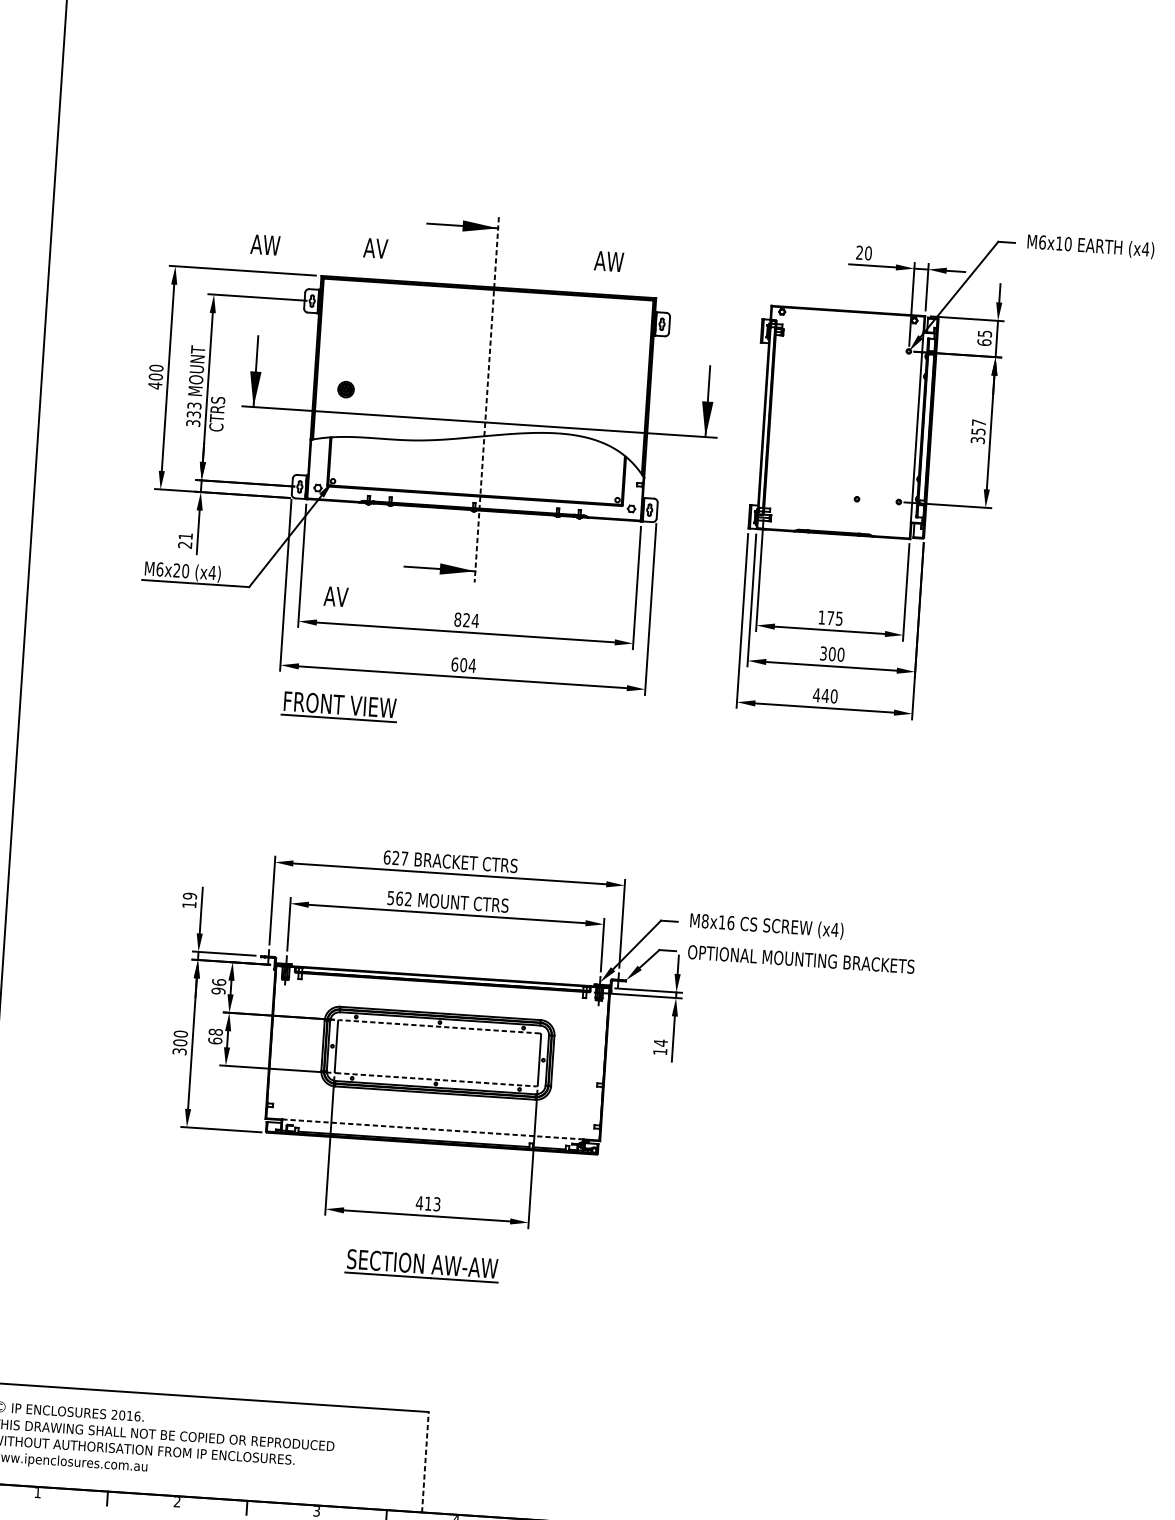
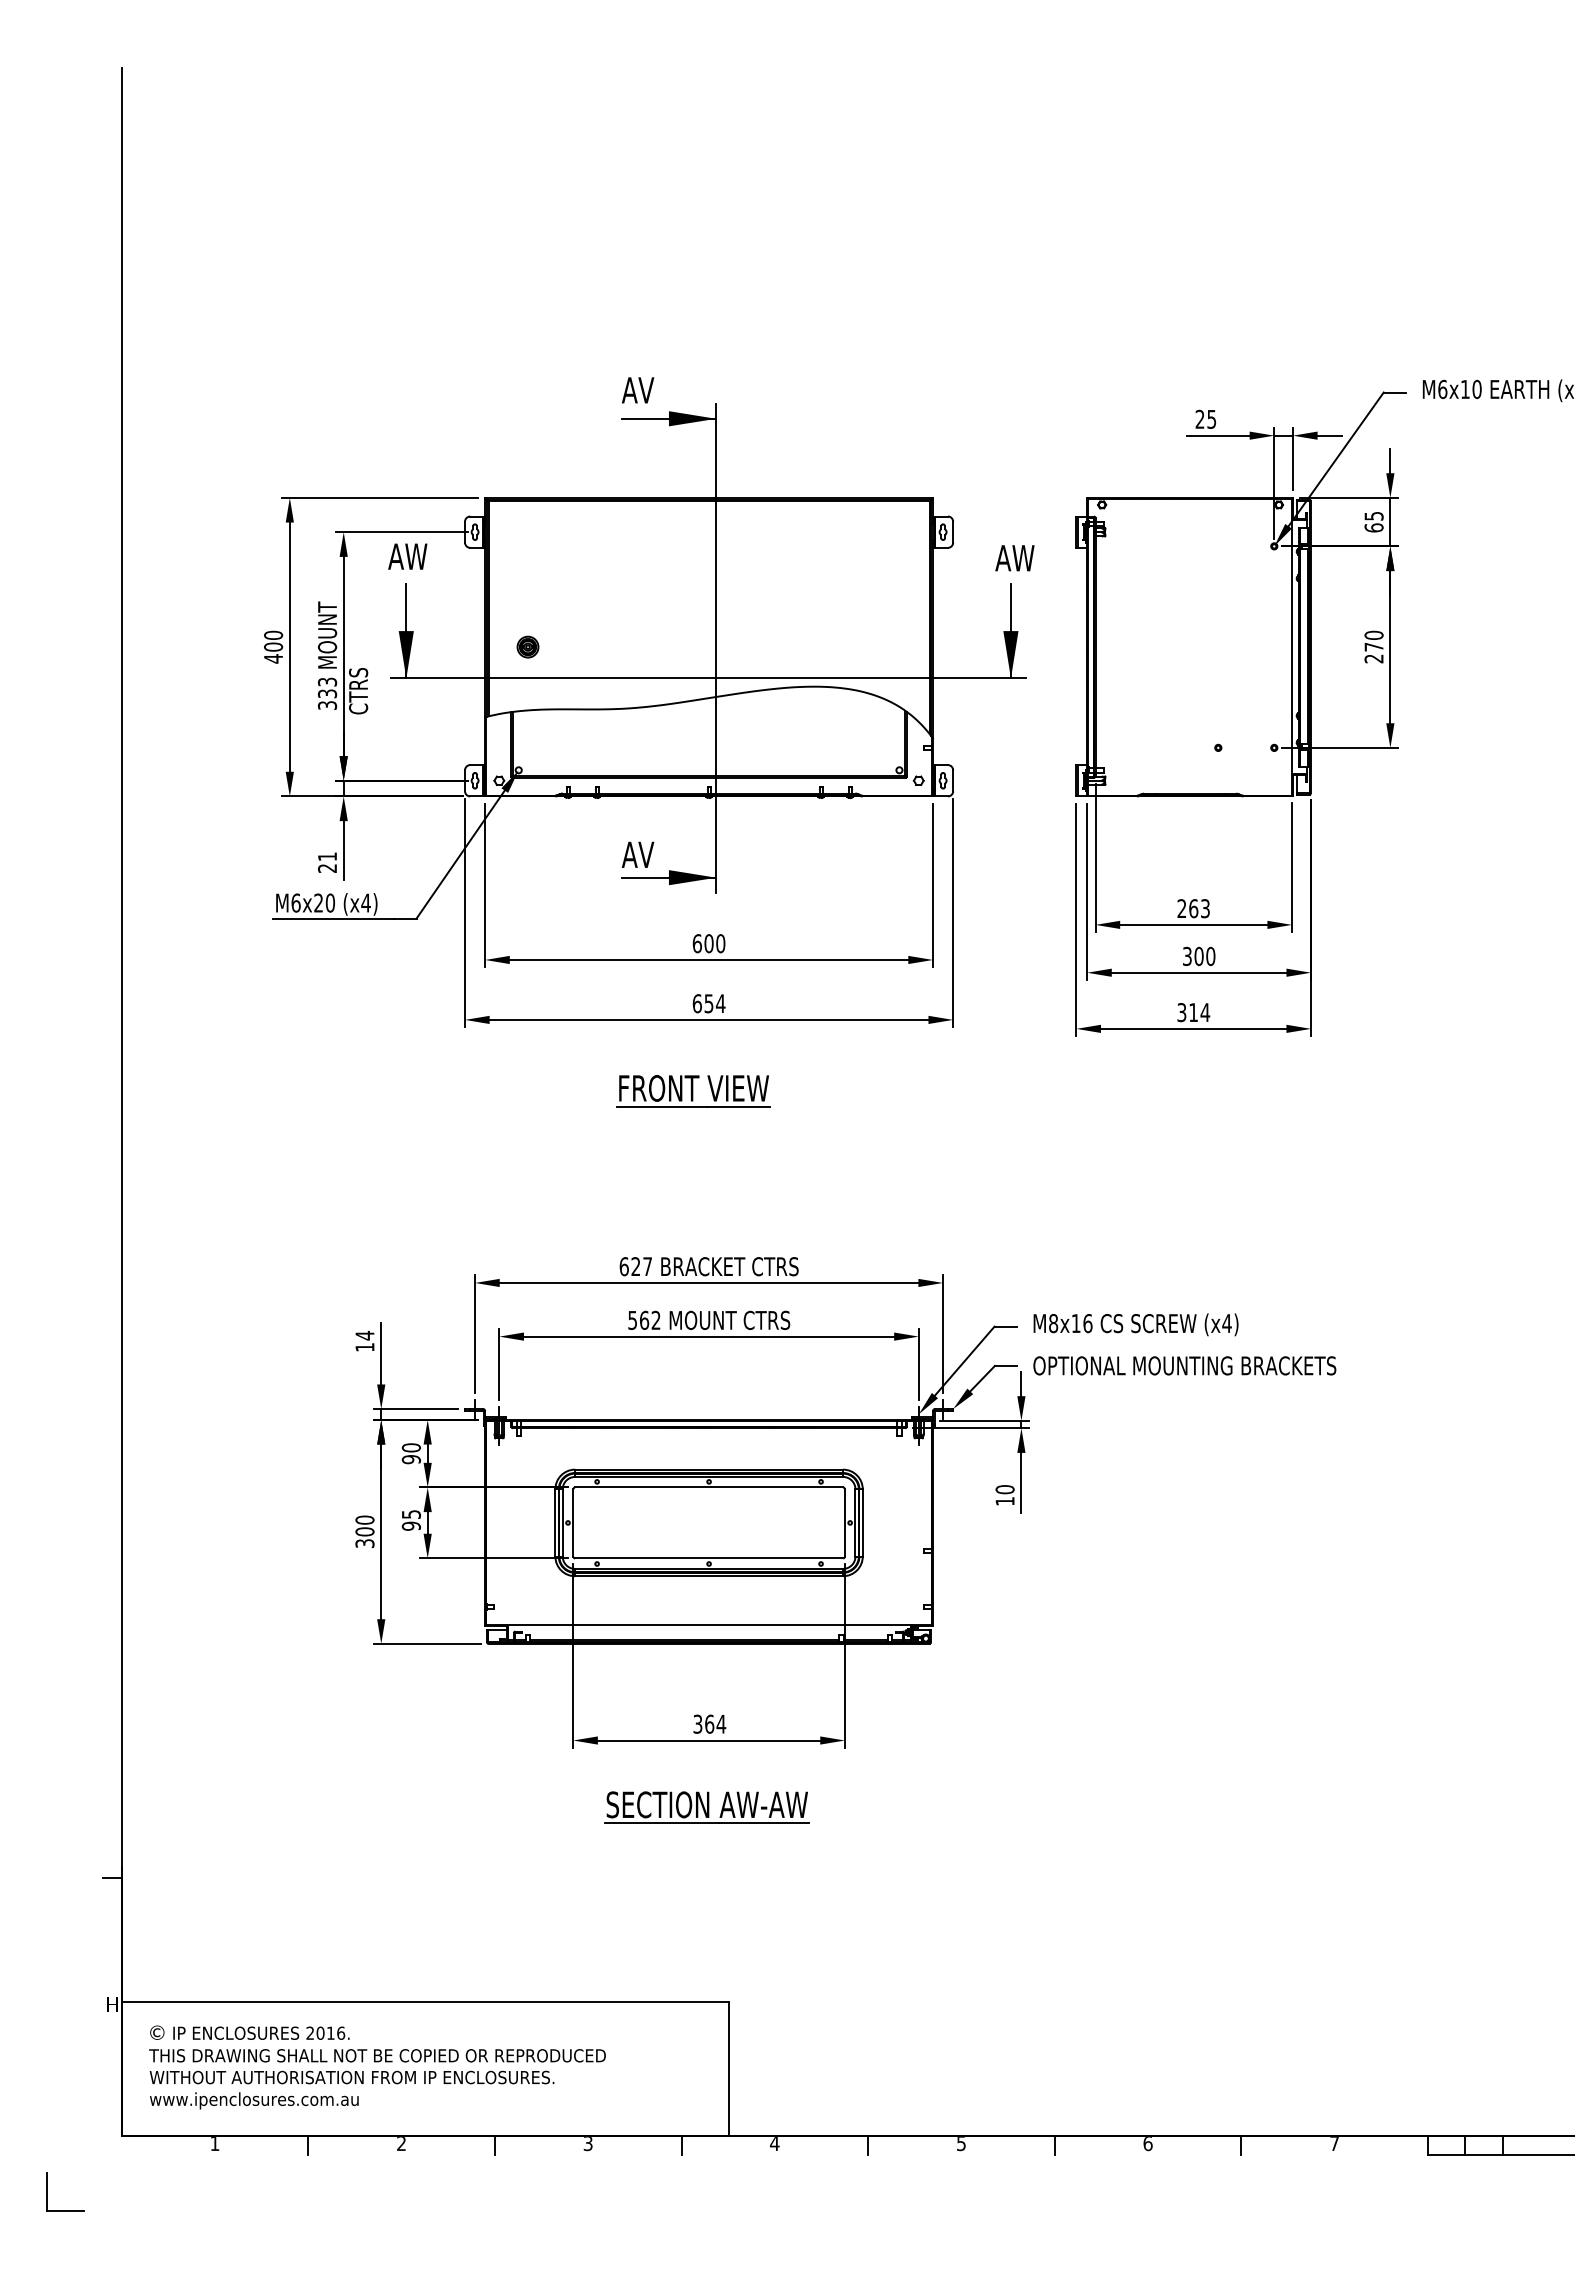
text: (265, 244) -> (407, 556), moved
text: (376, 248) -> (638, 390), moved
text: (868, 252) -> (1211, 418), 20 -> 25
text: (608, 261) -> (1014, 558), moved
line: (486, 400) -> (716, 648), dashed -> solid
text: (978, 431) -> (1373, 646), 357 -> 270
text: (335, 596) -> (637, 854), moved
text: (830, 618) -> (1193, 908), 175 -> 263
text: (466, 620) -> (708, 943), 824 -> 600
text: (463, 664) -> (708, 1003), 604 -> 654
text: (825, 695) -> (1193, 1012), 440 -> 314
part: (339, 707) -> (693, 1091), moved
text: (189, 896) -> (364, 1335), 19 -> 14
text: (218, 982) -> (410, 1447), 96 -> 90
line: (439, 1026) -> (709, 1487), dashed -> solid
text: (215, 1036) -> (411, 1520), 68 -> 95
text: (660, 1042) -> (1004, 1489), 14 -> 10
line: (436, 1079) -> (709, 1558), dashed -> solid
line: (433, 1129) -> (709, 1624), dashed -> solid
text: (428, 1203) -> (709, 1723), 413 -> 364
line: (425, 1462) -> (728, 2068), dashed -> solid

